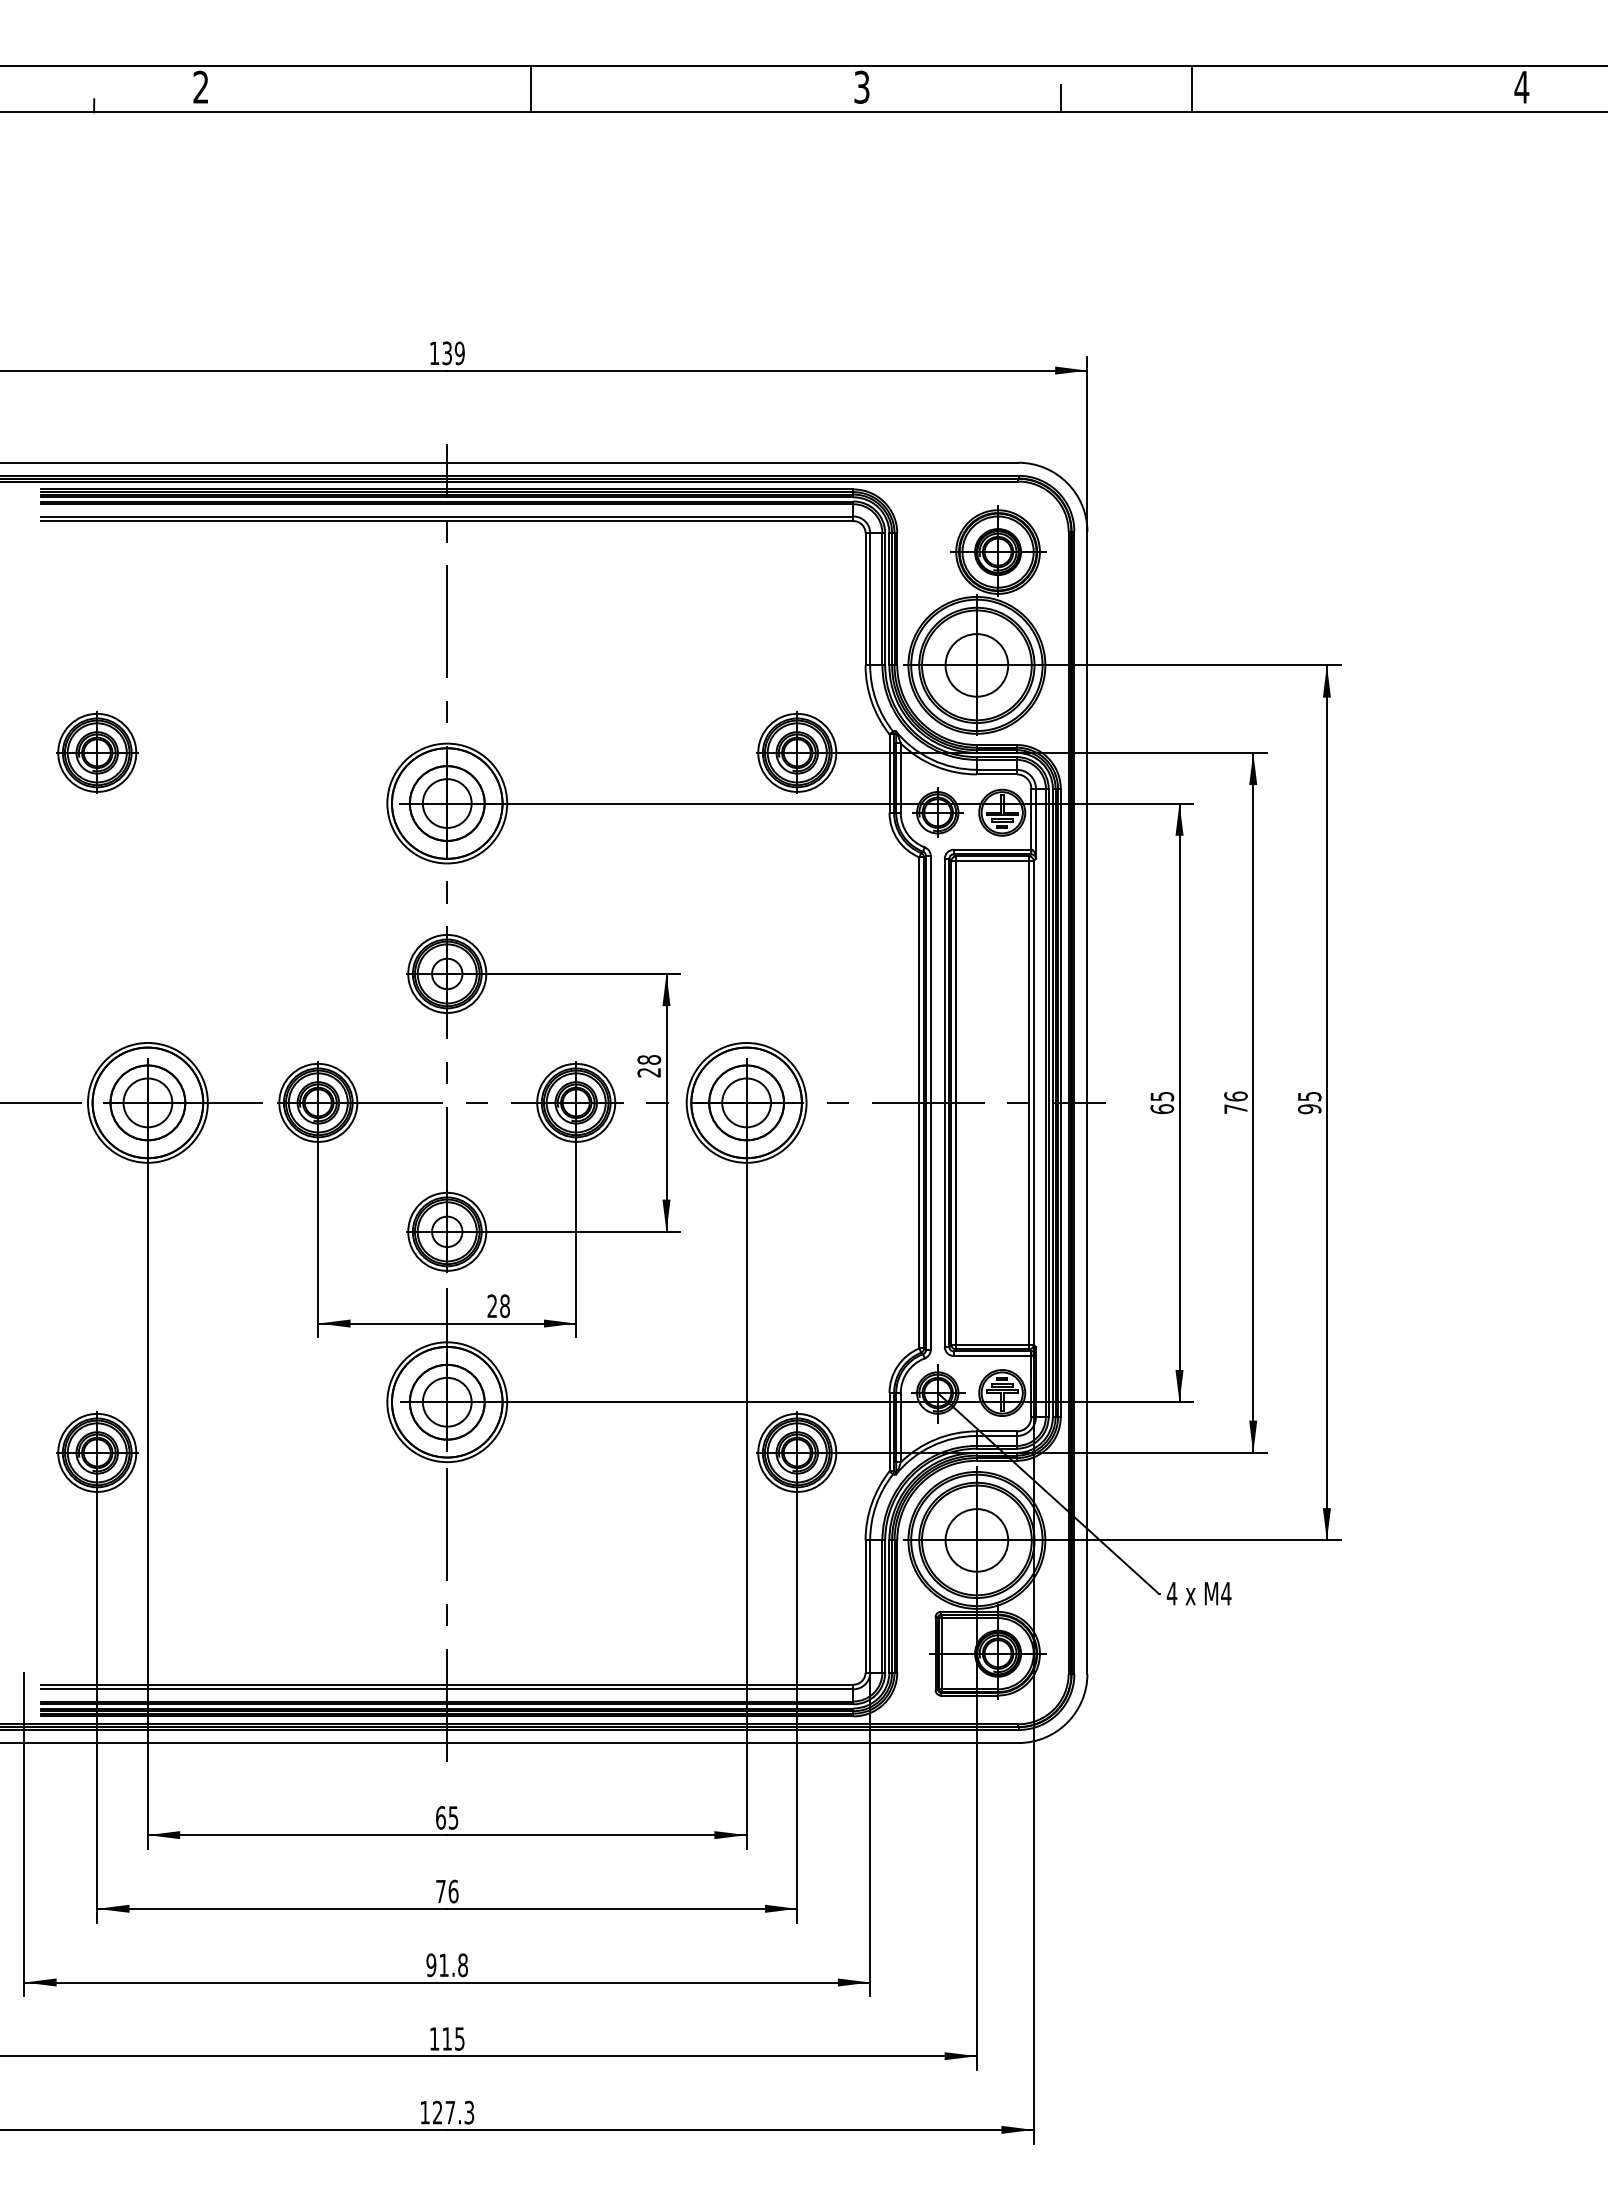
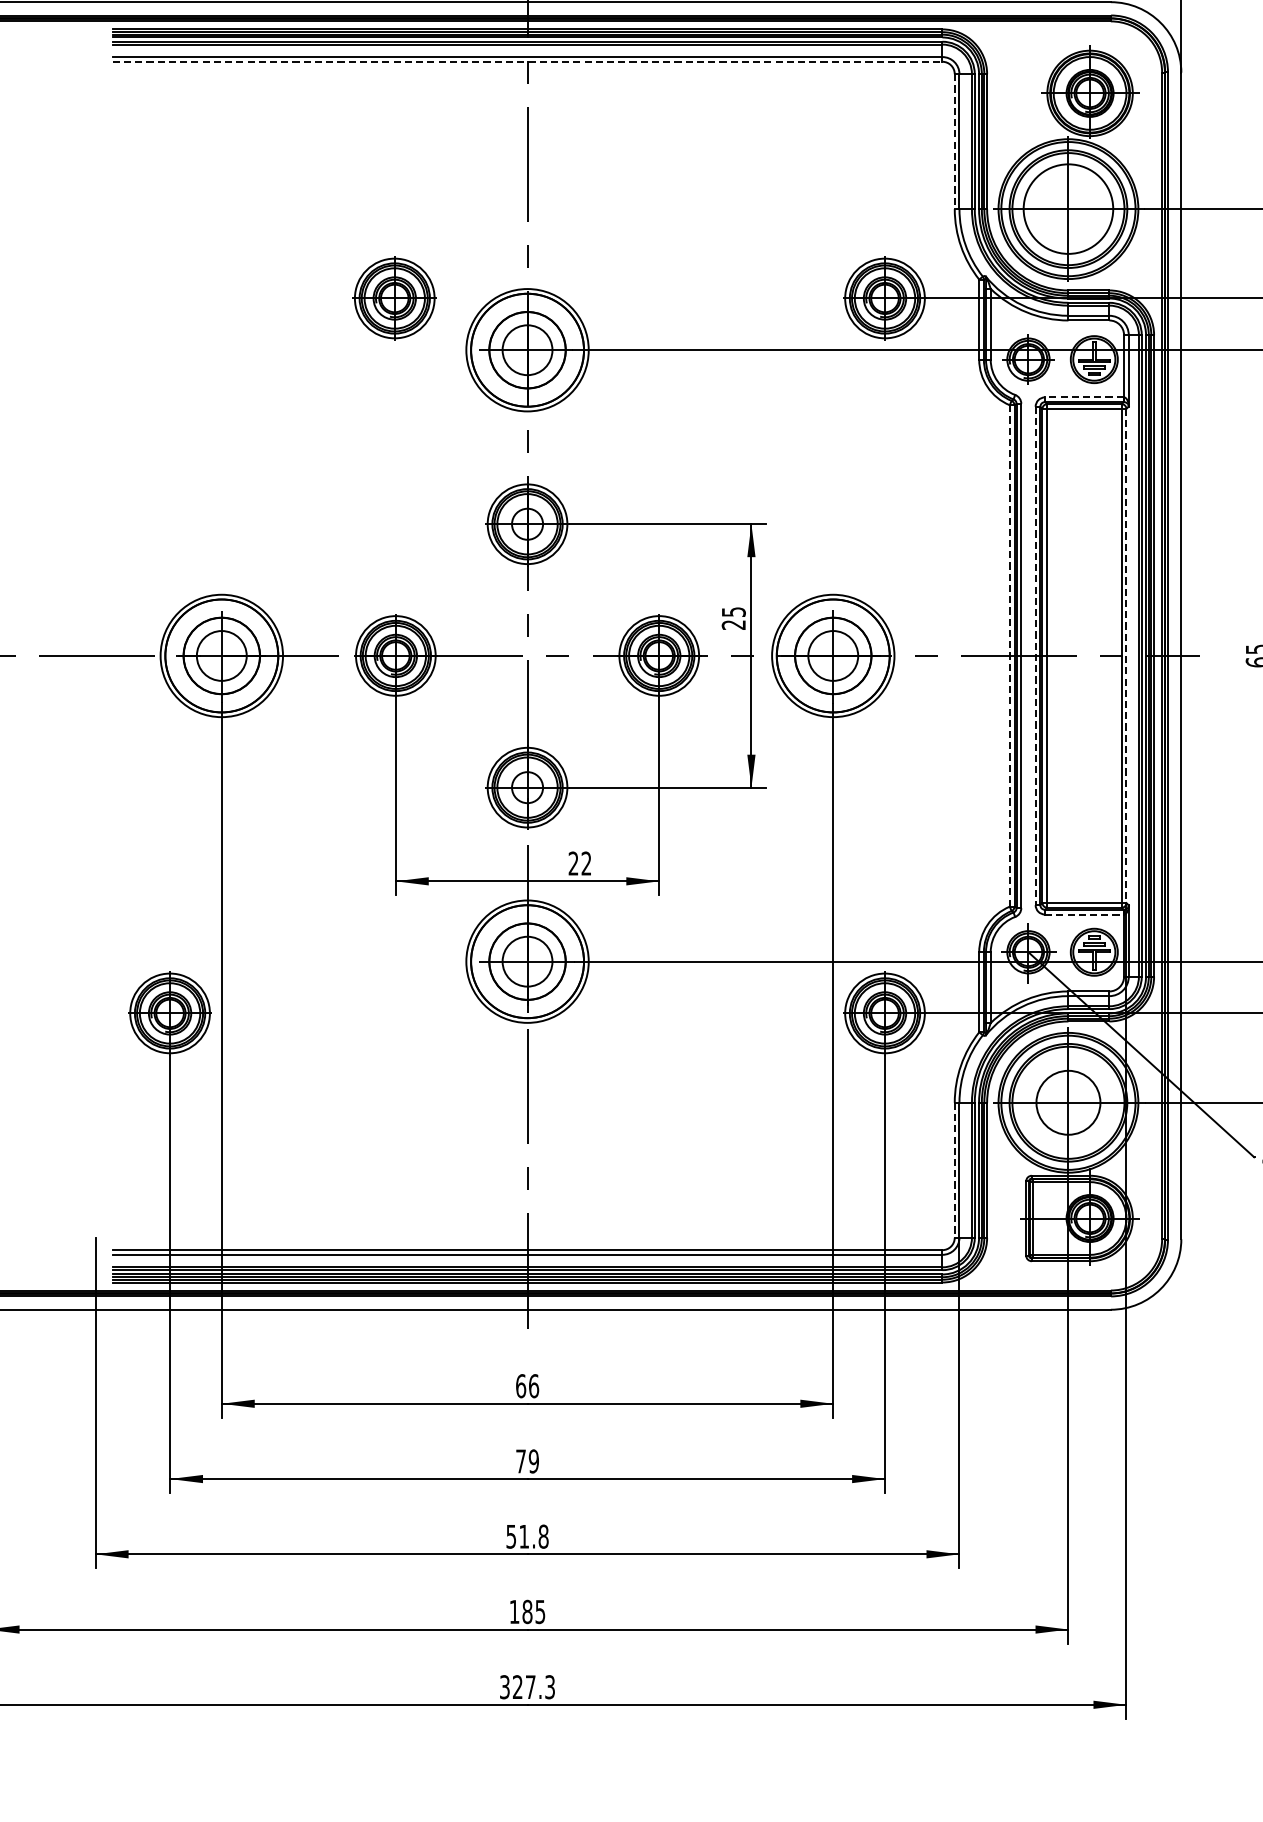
line: (447, 521) -> (527, 62), solid -> dashed
line: (865, 599) -> (954, 141), solid -> dashed
circle: (976, 665) -> (1068, 209), size x1.4
part: (97, 752) -> (395, 298), moved
line: (992, 849) -> (1084, 397), solid -> dashed
text: (649, 1059) -> (734, 611), 28 -> 25
line: (919, 1102) -> (1009, 655), solid -> dashed
line: (944, 1102) -> (1035, 655), solid -> dashed
line: (1033, 1102) -> (1126, 655), solid -> dashed
text: (504, 1306) -> (585, 863), 28 -> 22
line: (992, 1356) -> (1084, 914), solid -> dashed
line: (865, 1607) -> (954, 1171), solid -> dashed
text: (453, 1817) -> (533, 1385), 65 -> 66
text: (453, 1891) -> (533, 1461), 76 -> 79
text: (431, 1964) -> (511, 1535), 91.8 -> 51.8
text: (447, 2038) -> (527, 1611), 115 -> 185
text: (424, 2112) -> (504, 1687), 127.3 -> 327.3

